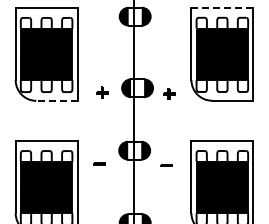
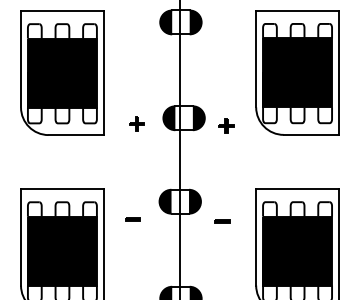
line: (222, 7) -> (297, 10), dashed -> solid
line: (56, 100) -> (75, 134), dashed -> solid

